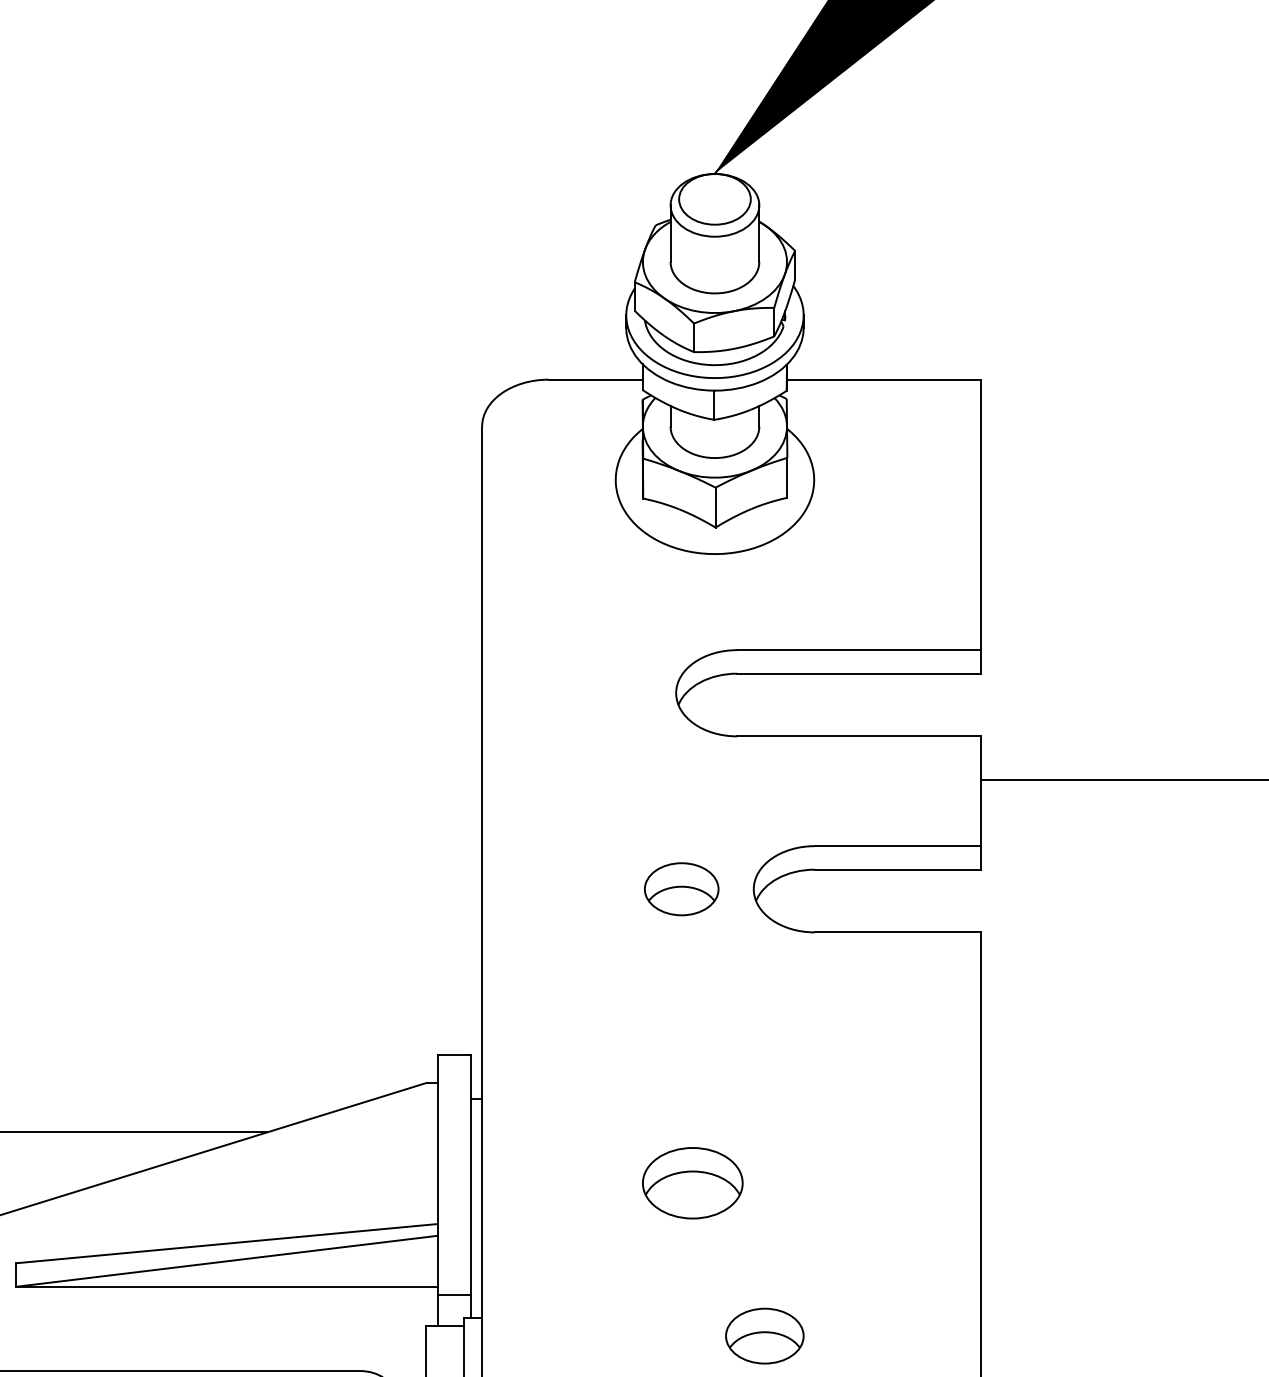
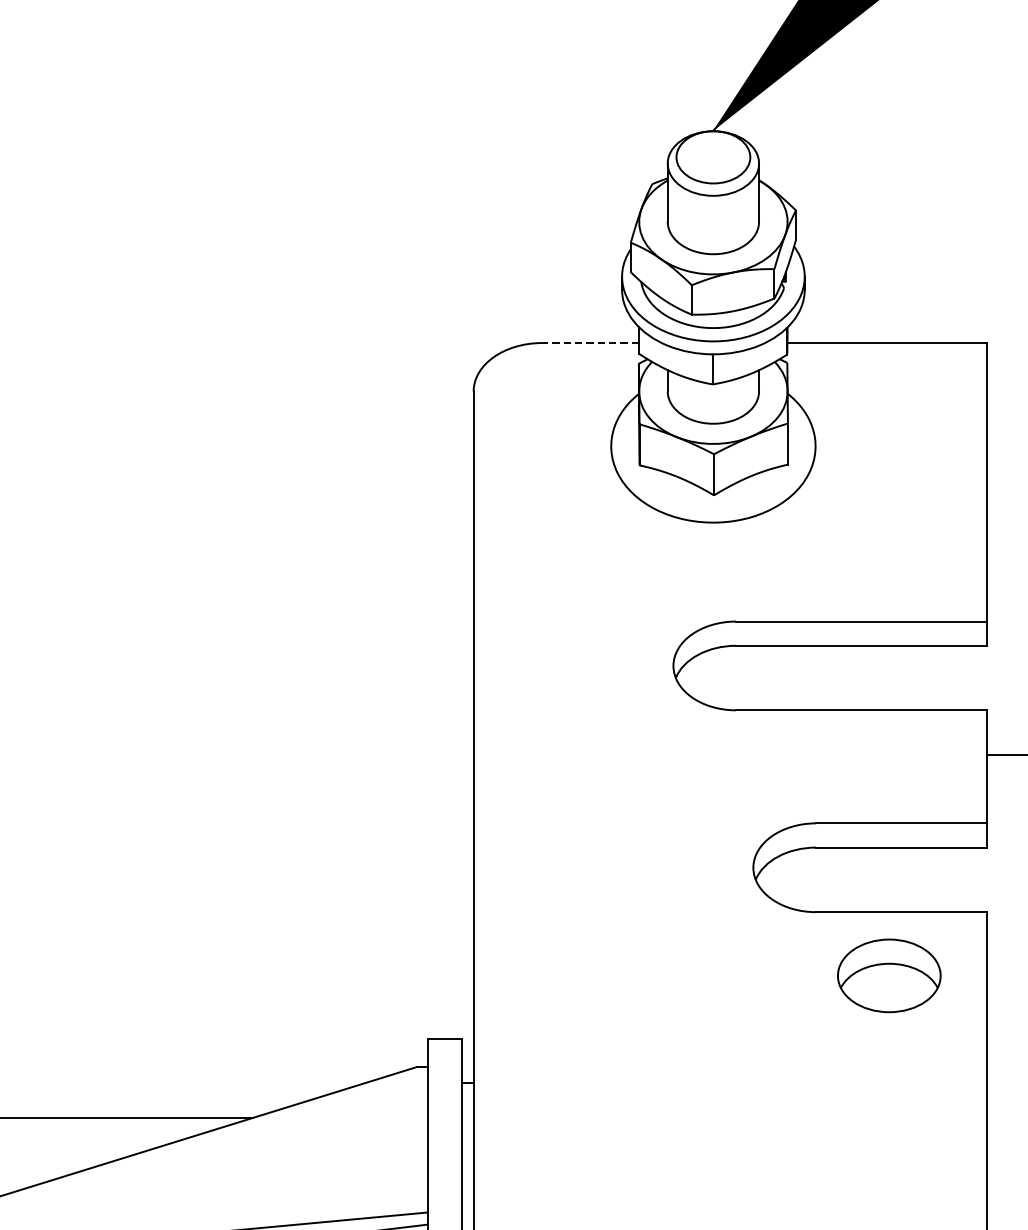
line: (595, 379) -> (590, 342), solid -> dashed
part: (681, 889) -> (678, 868), removed
part: (692, 1183) -> (889, 976), moved

